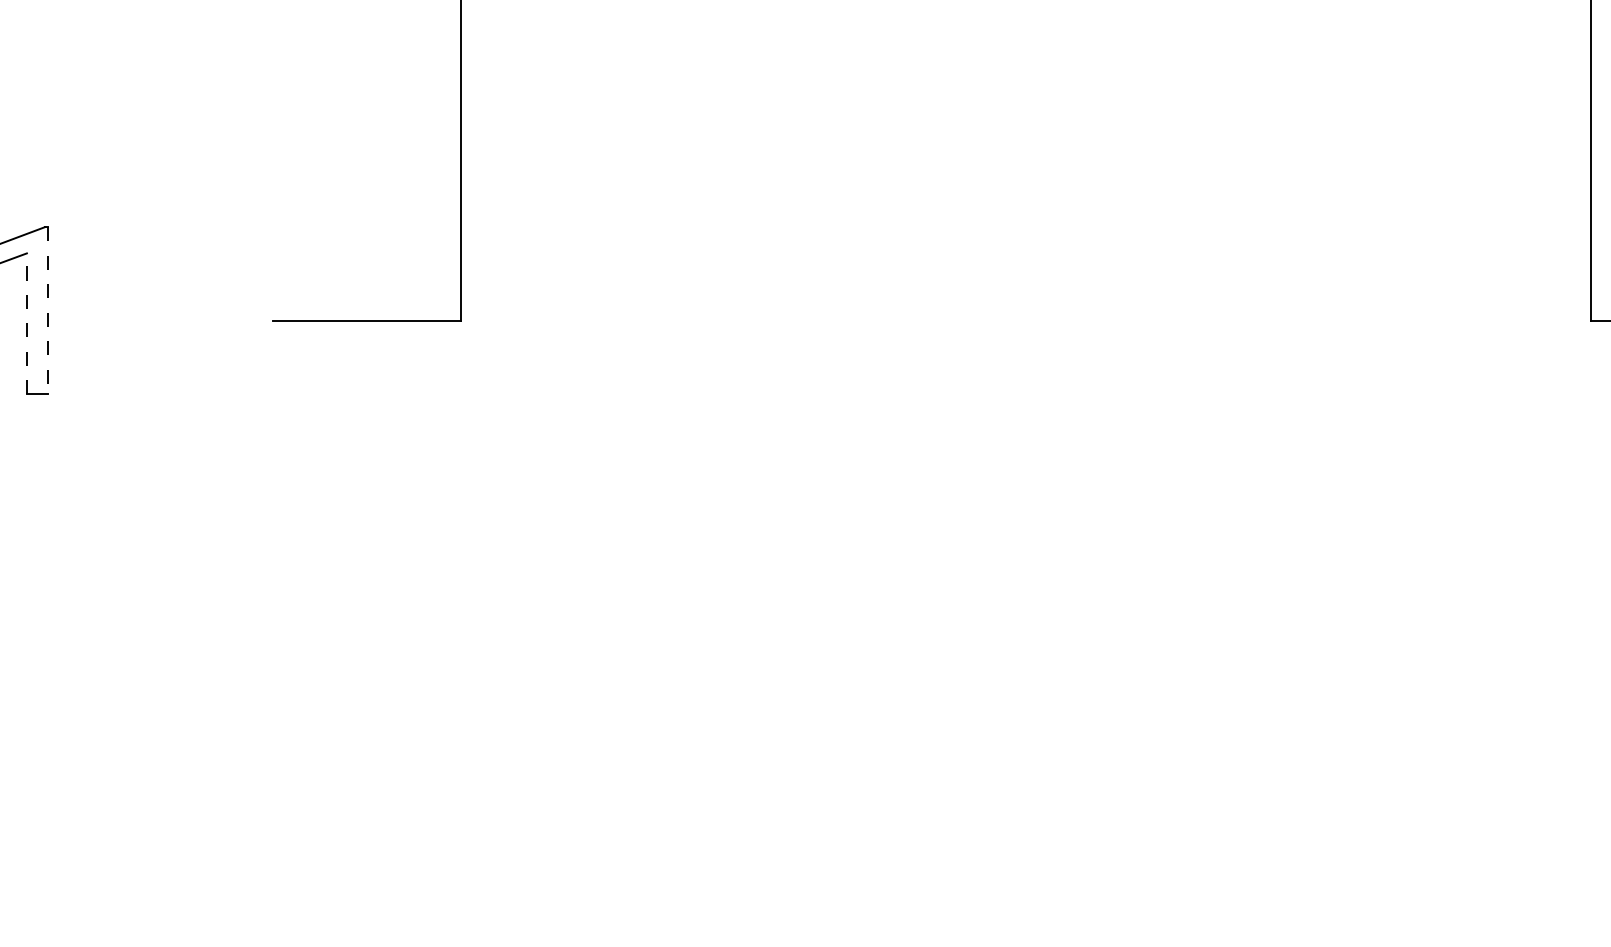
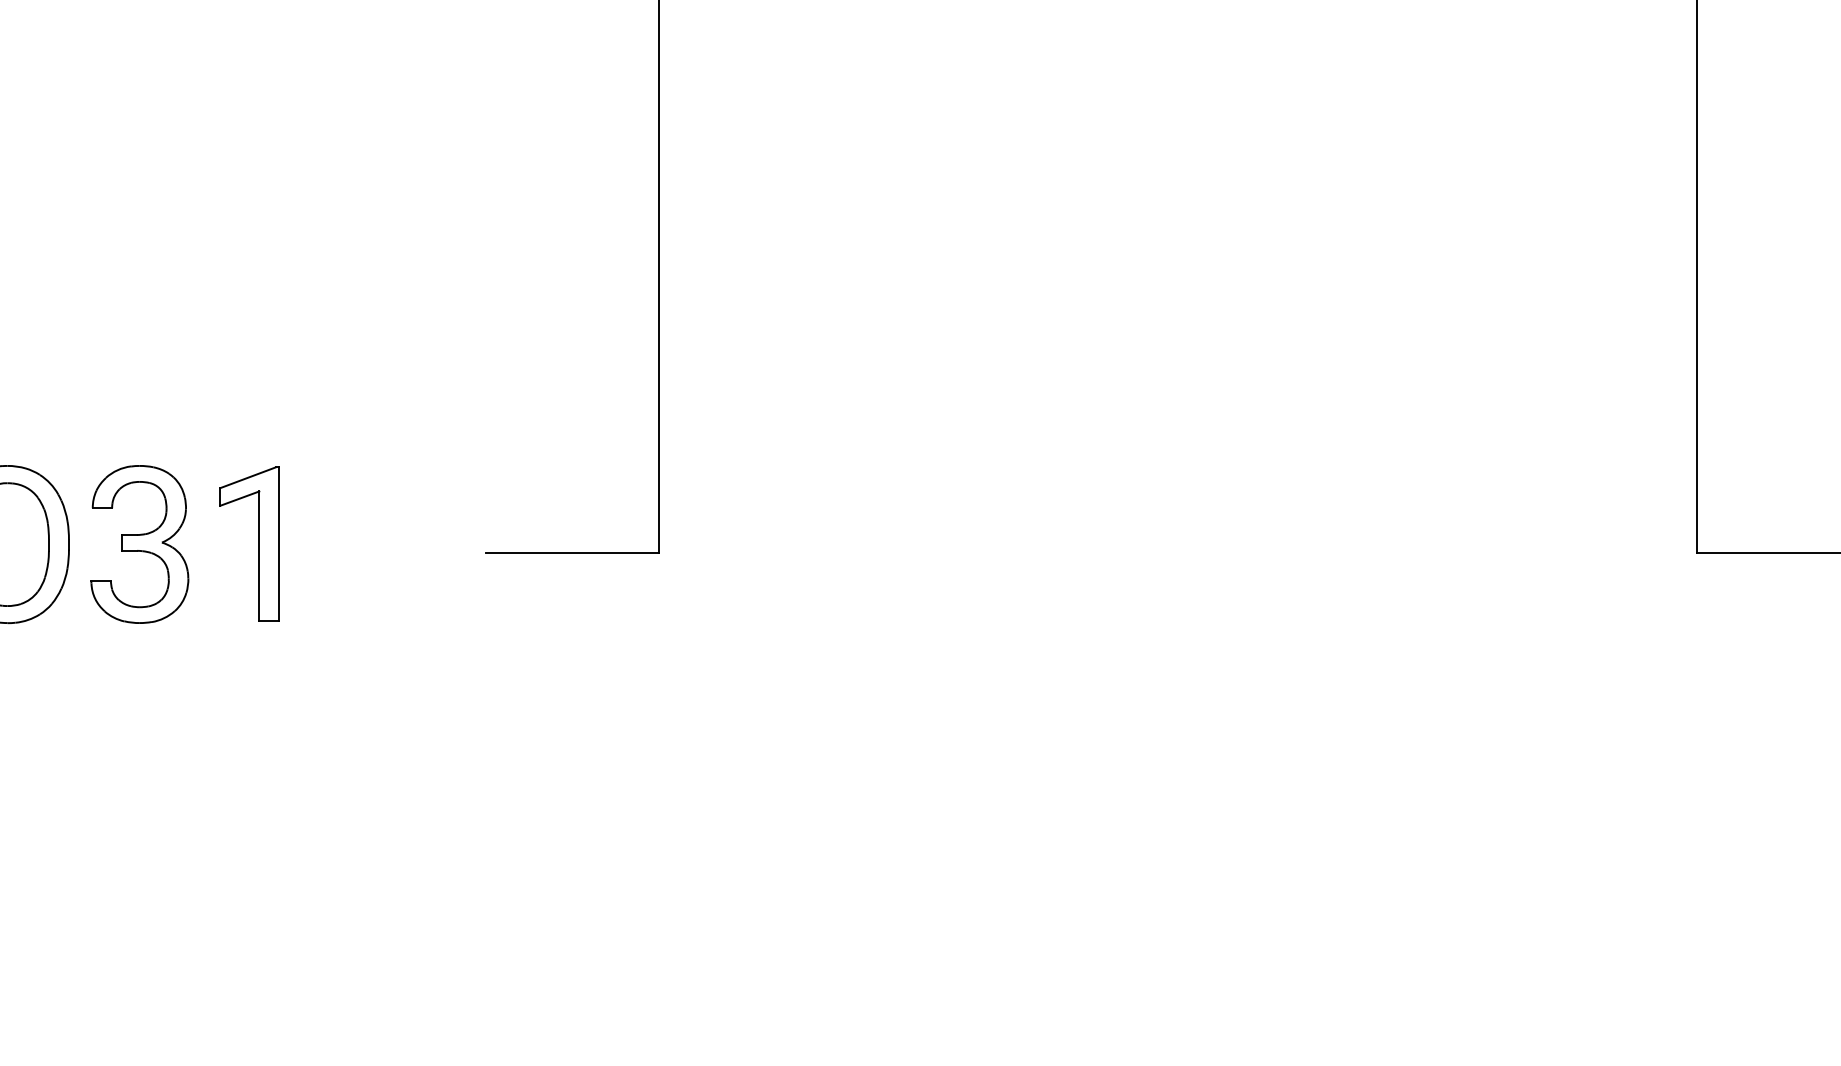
line: (47, 311) -> (278, 544), dashed -> solid
line: (27, 324) -> (259, 556), dashed -> solid

